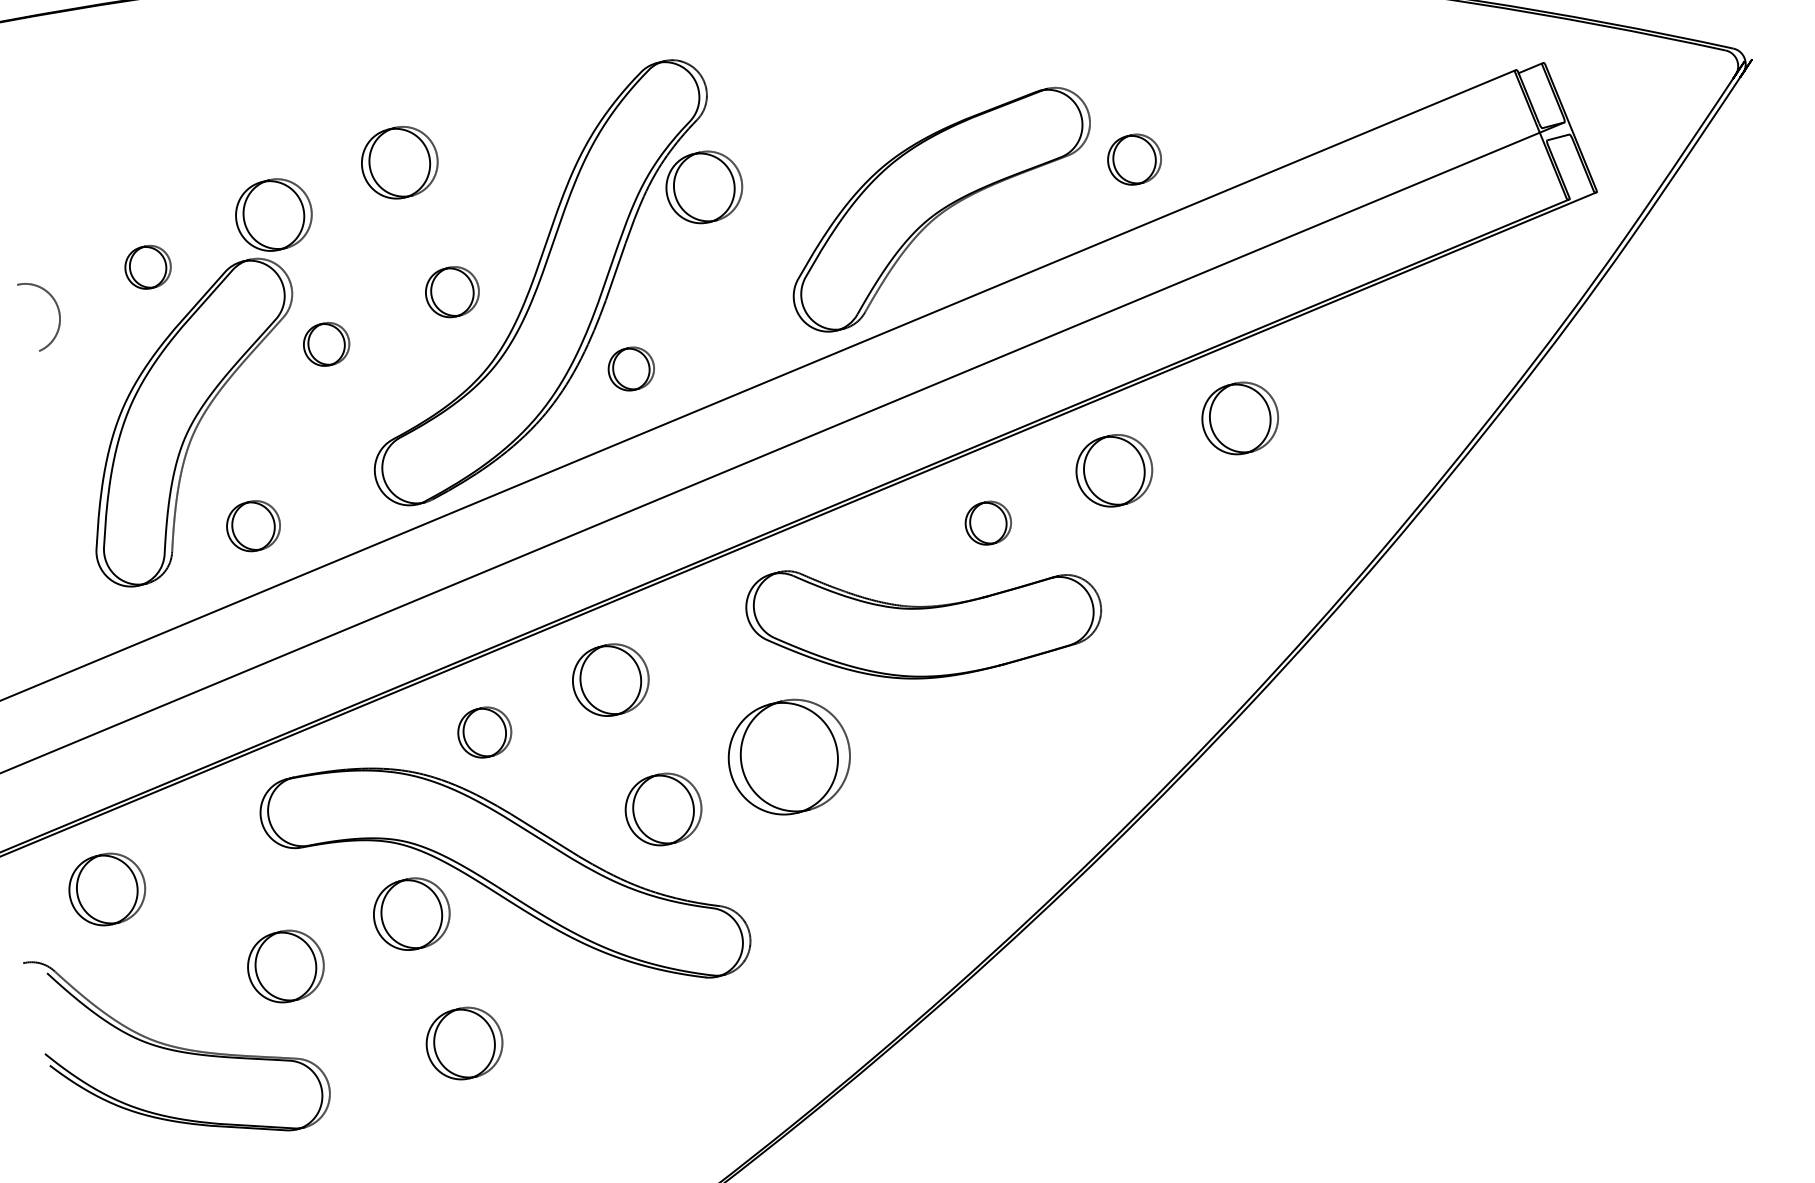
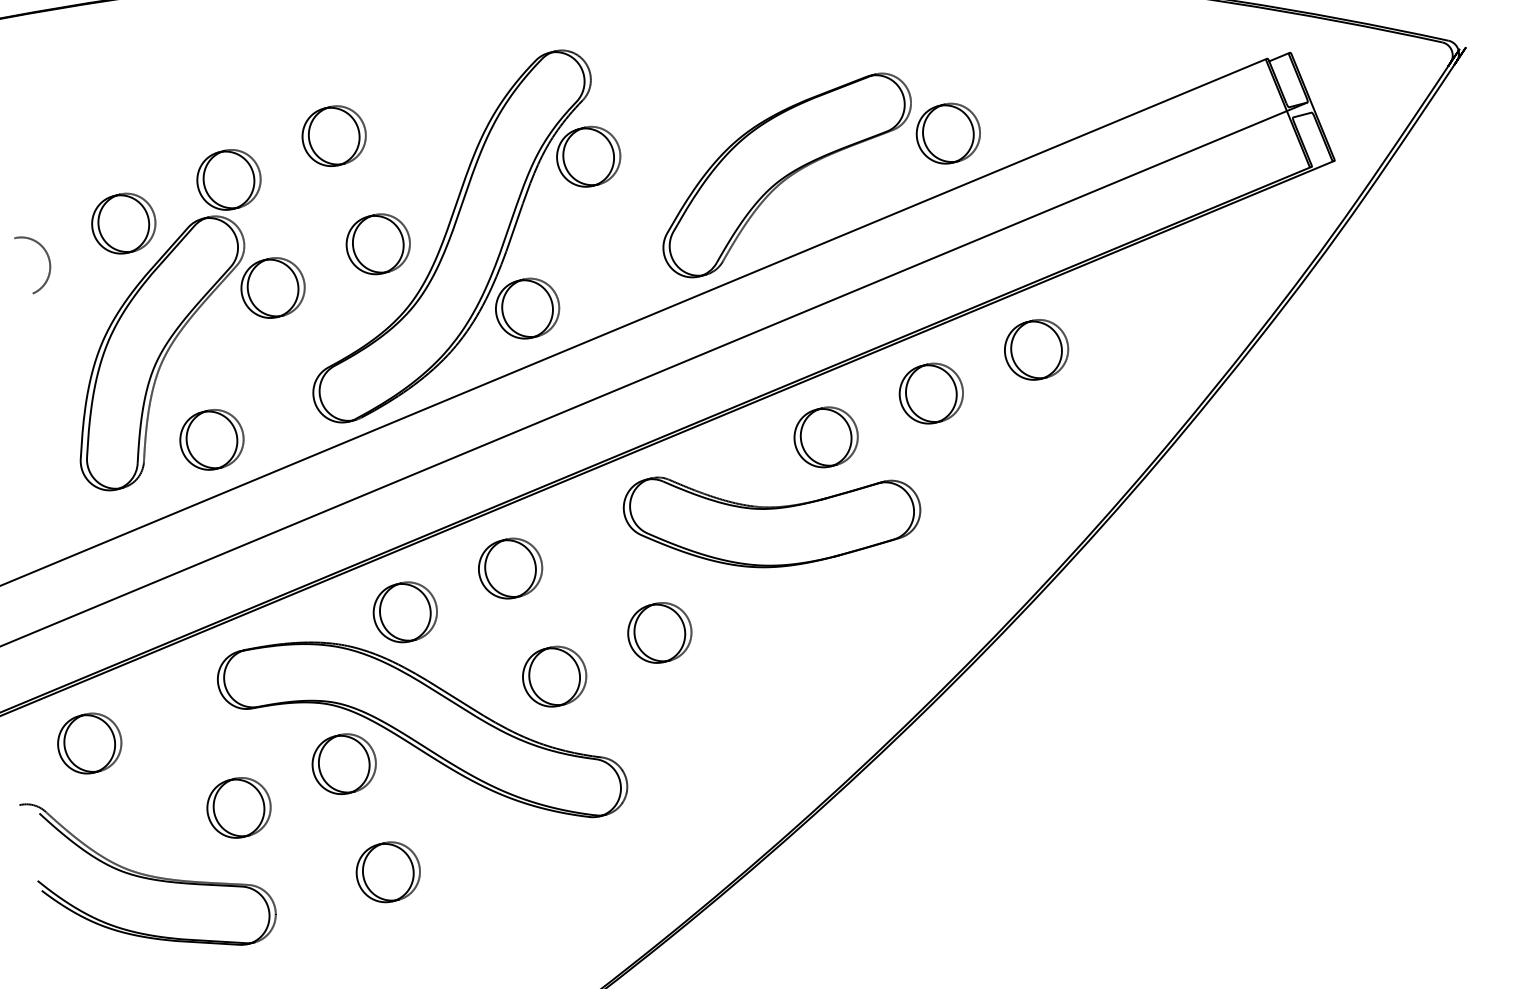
part: (1133, 159) -> (947, 133), size x1.43
part: (147, 267) -> (123, 223), size x1.67
part: (451, 292) -> (377, 244), size x1.43
part: (325, 343) -> (272, 287), size x1.67
part: (631, 368) -> (527, 308), size x1.67
part: (987, 523) -> (825, 437), size x1.67
part: (252, 525) -> (211, 439), size x1.43
part: (483, 732) -> (404, 612), size x1.43
part: (789, 756) -> (659, 632), size x0.62

